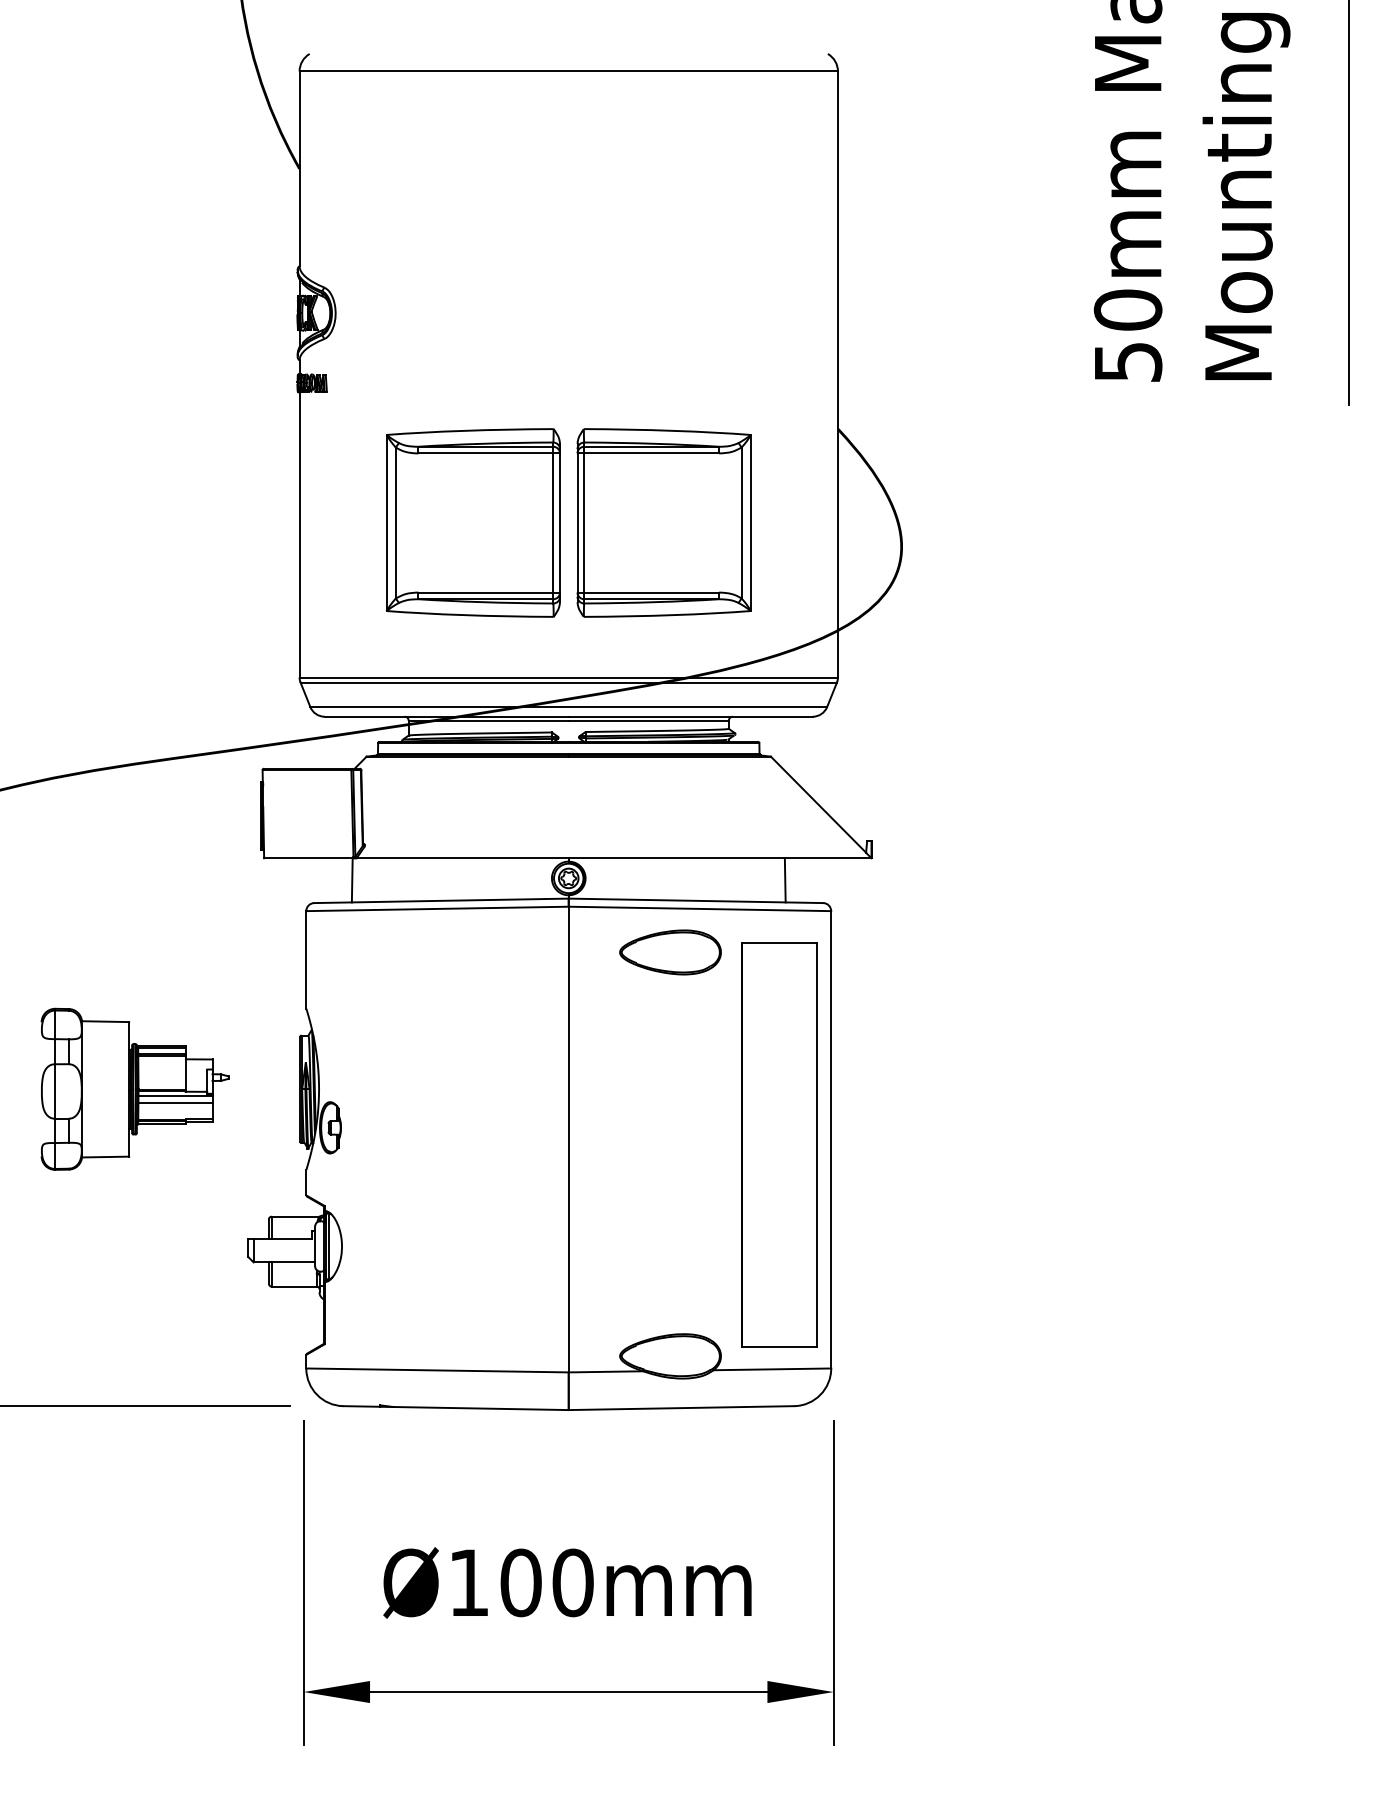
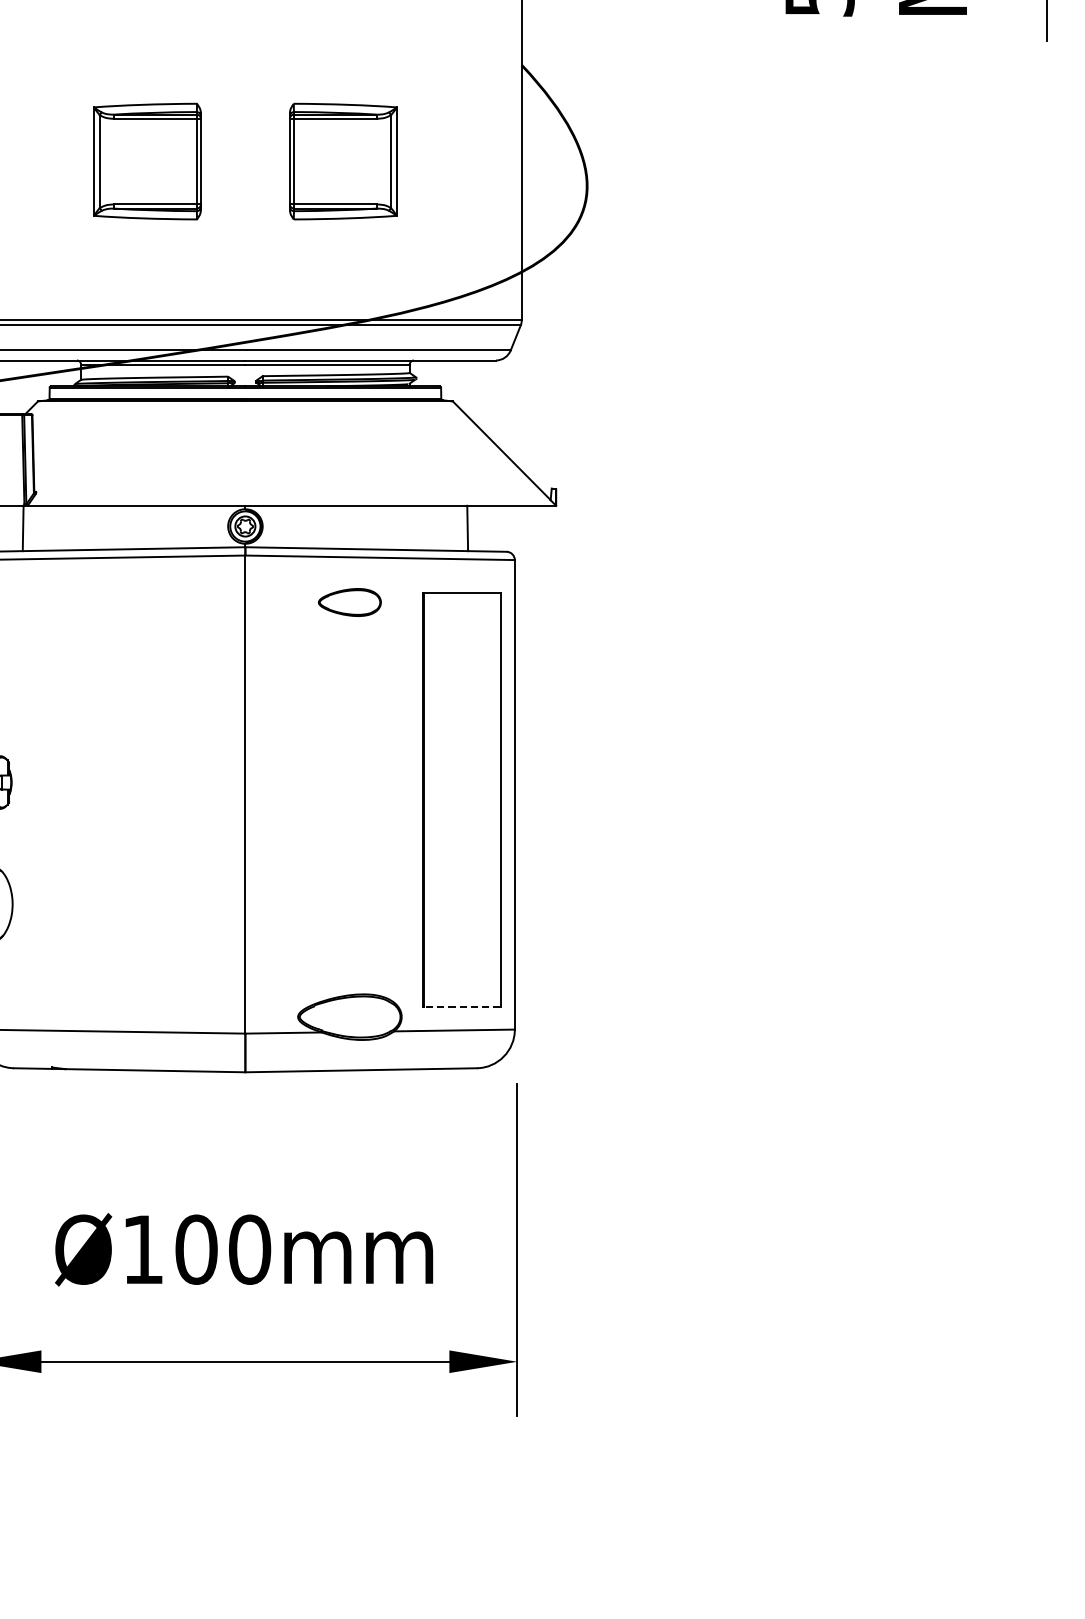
part: (473, 522) -> (147, 161), size x0.6
part: (663, 522) -> (342, 161), size x0.6
part: (670, 952) -> (349, 602), size x0.6
line: (779, 1346) -> (461, 1007), solid -> dashed

